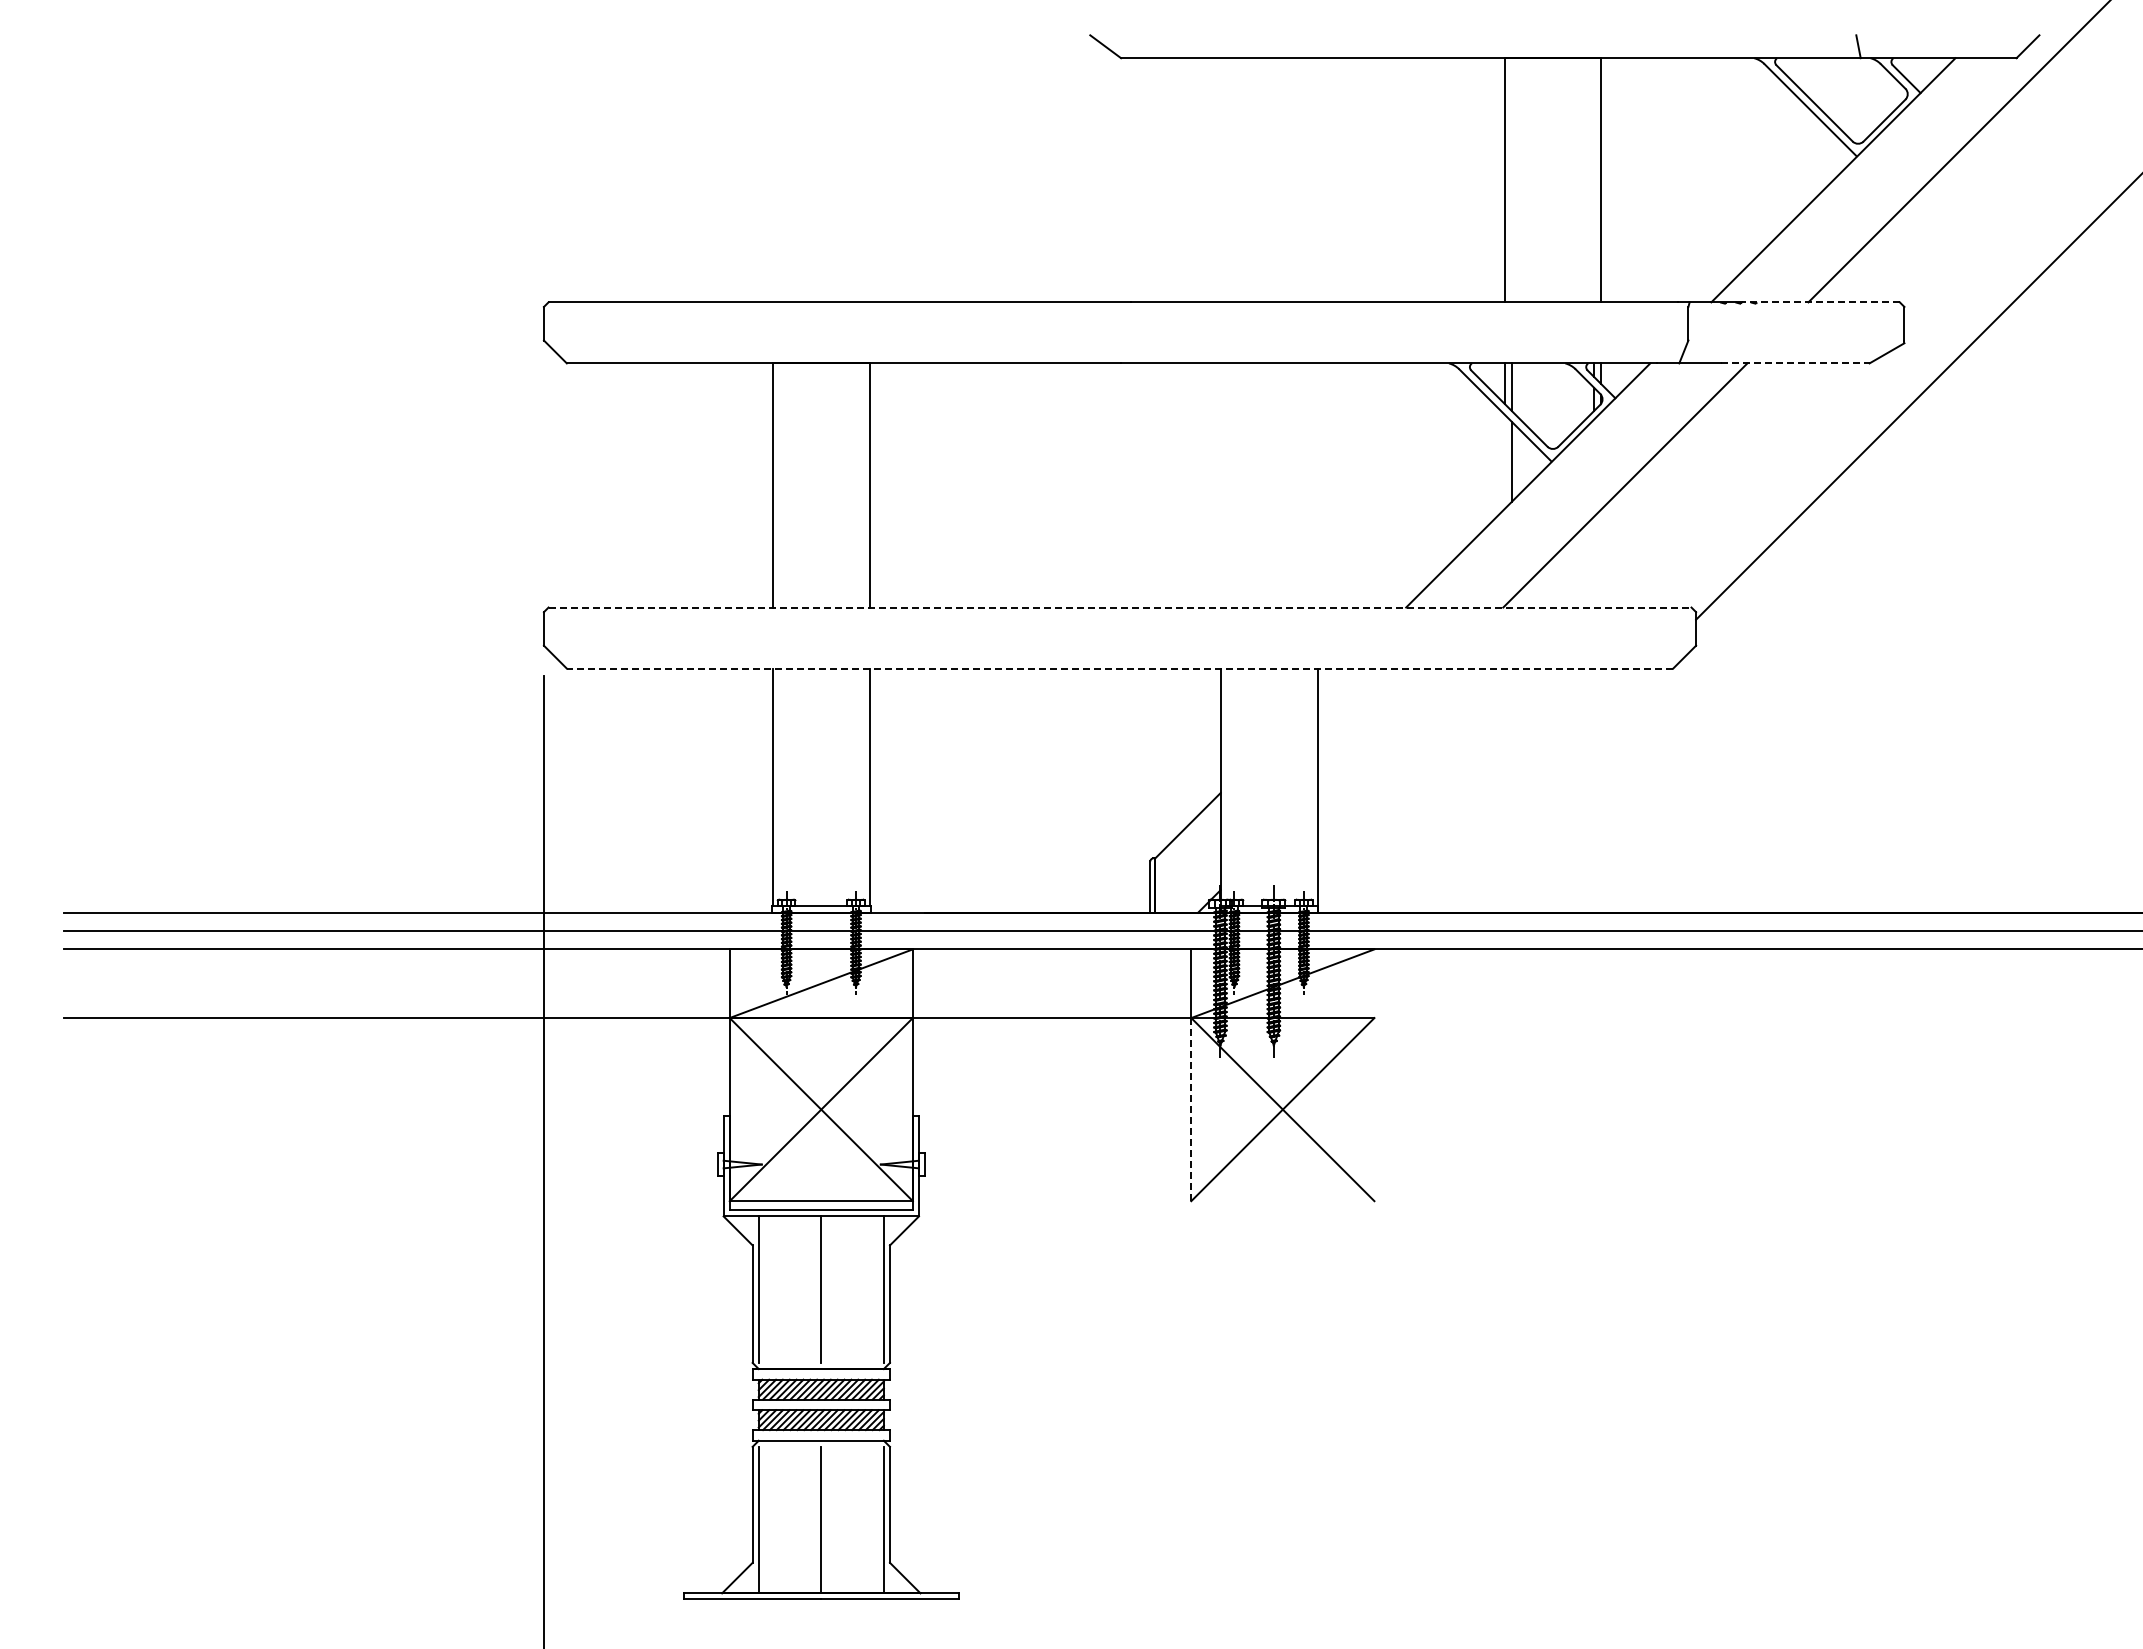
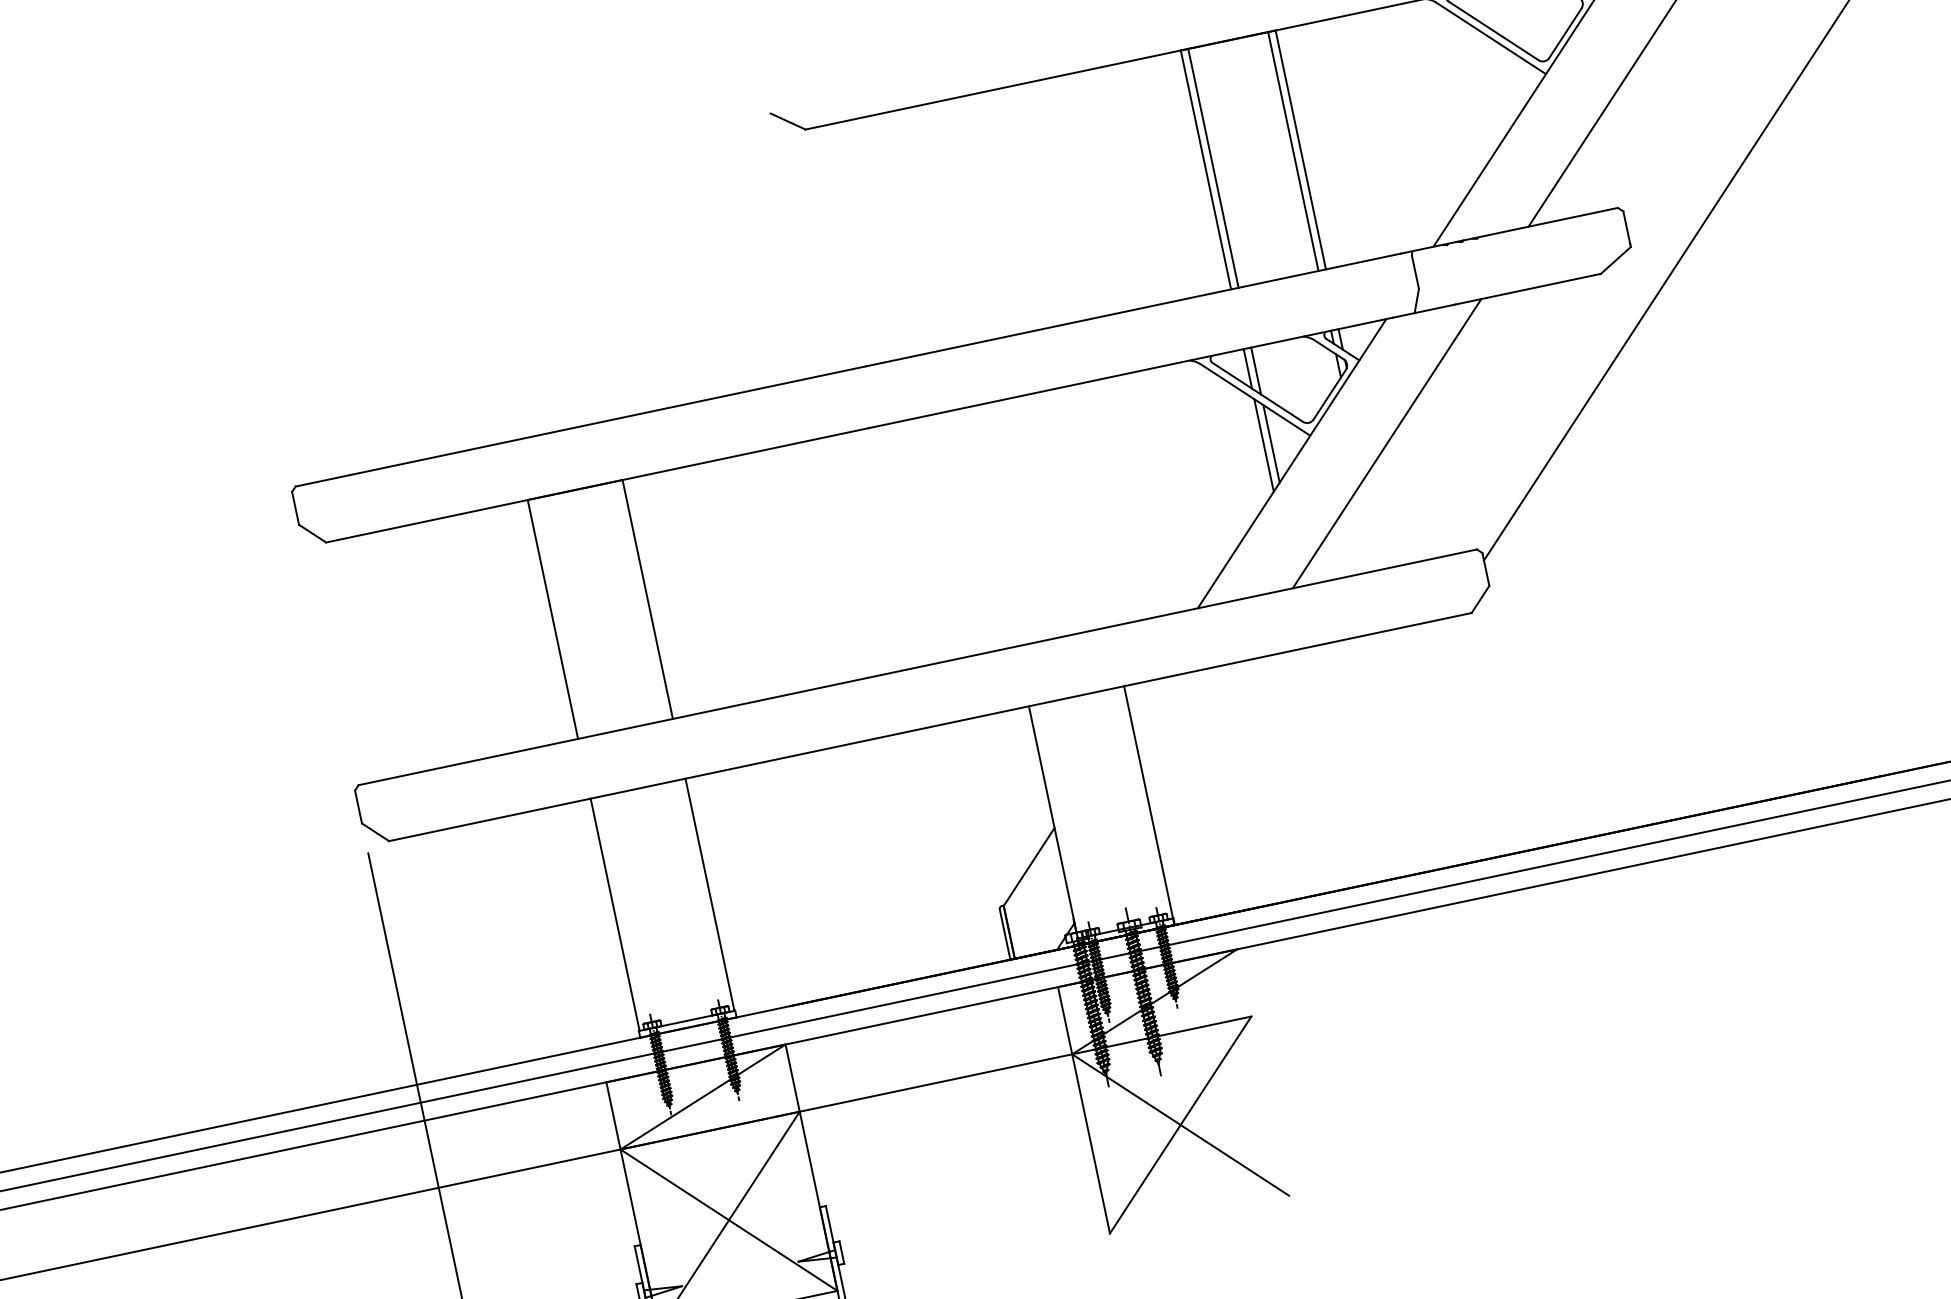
line: (1512, 180) -> (1213, 168), added
line: (1593, 180) -> (1293, 151), added
line: (1820, 302) -> (1540, 224), dashed -> solid
line: (1795, 363) -> (1528, 289), dashed -> solid
line: (1504, 461) -> (1263, 445), added
line: (1120, 607) -> (918, 667), dashed -> solid
line: (1119, 668) -> (929, 727), dashed -> solid
line: (1191, 1109) -> (1091, 1143), dashed -> solid

